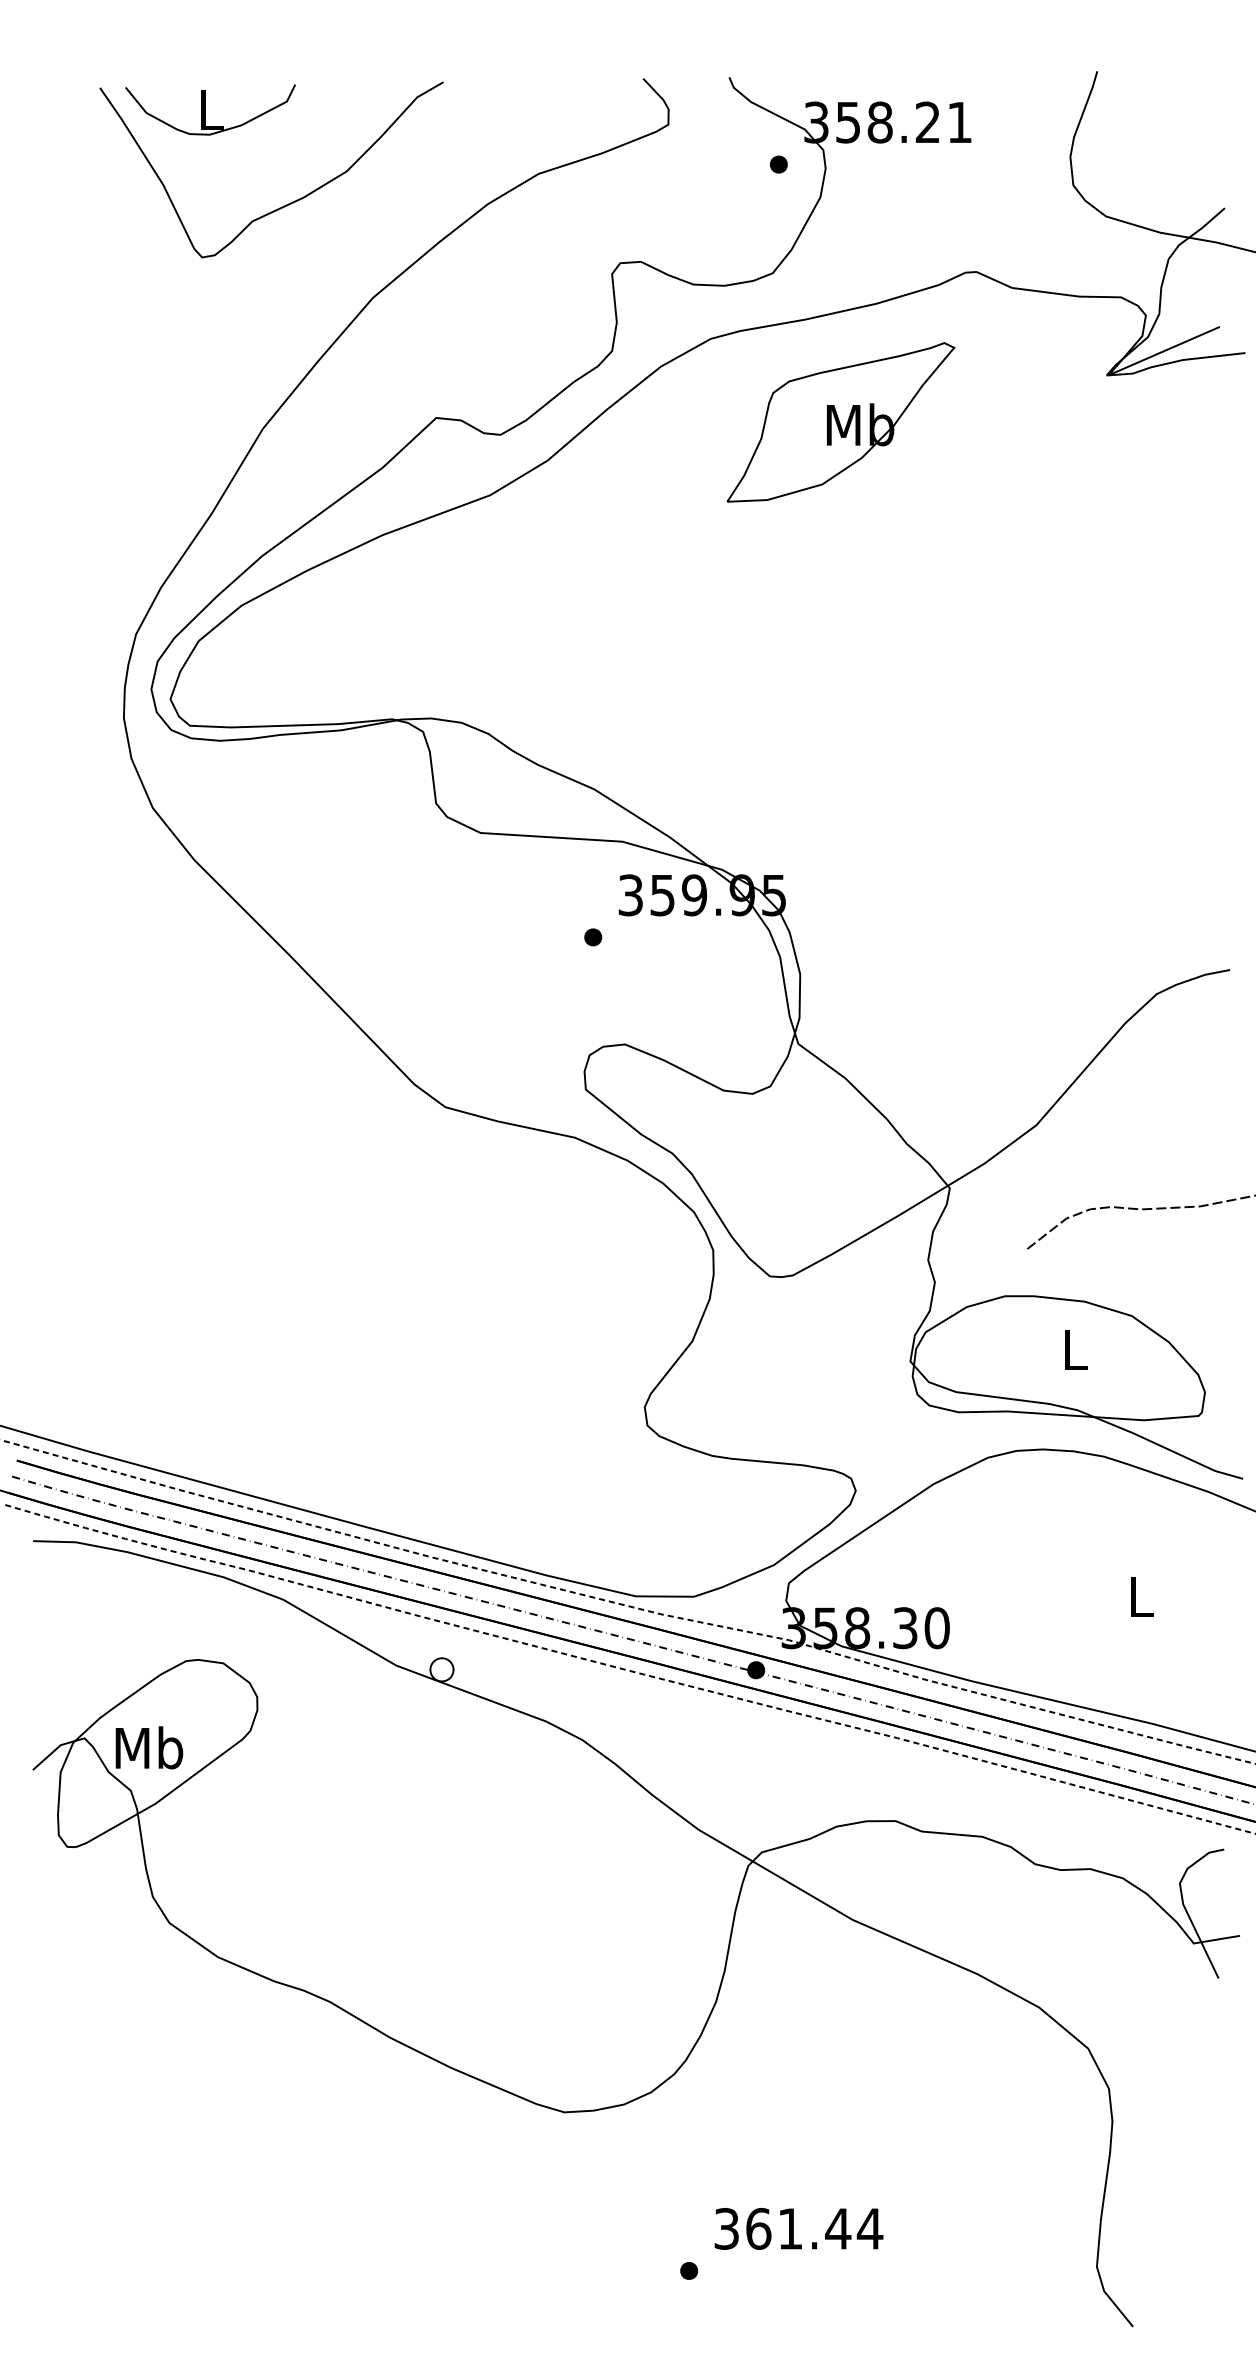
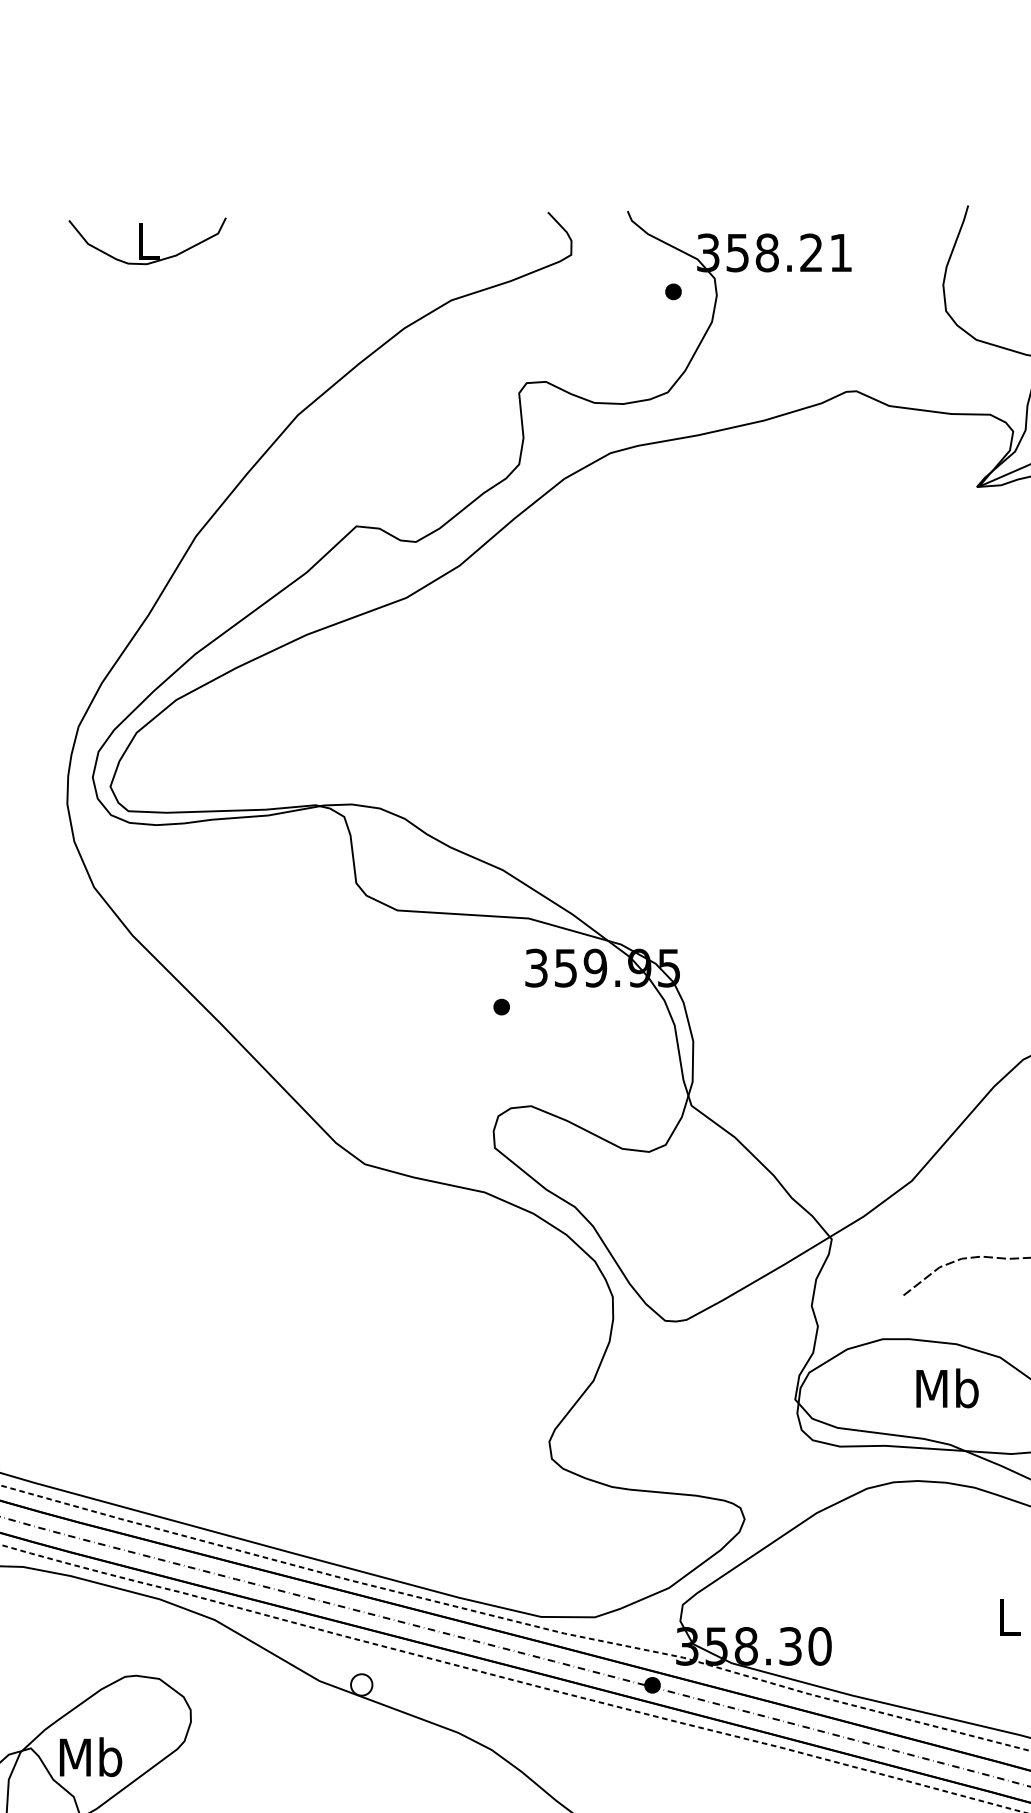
curve: (288, 203) -> (219, 327), removed
part: (840, 422) -> (730, 530), removed
text: (1074, 1348) -> (947, 1387), L -> Mb

